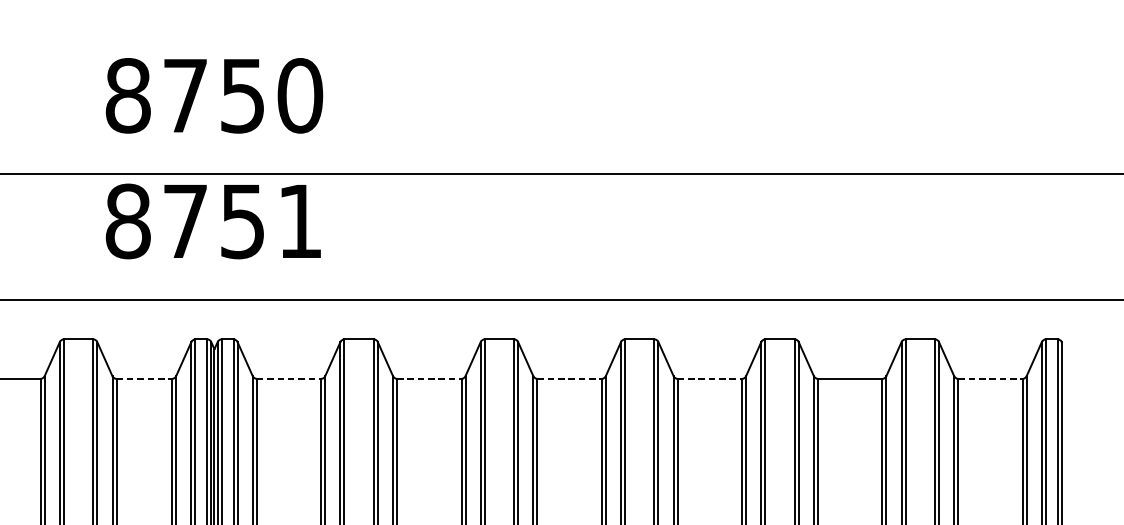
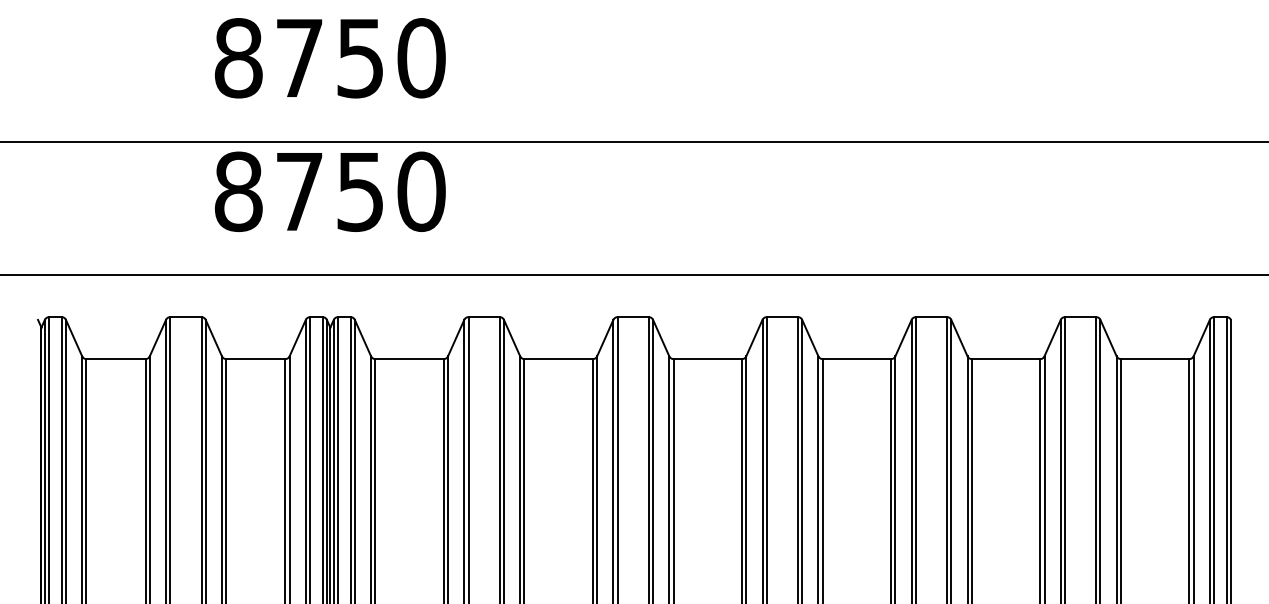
text: (300, 221) -> (421, 191), 8751 -> 8750
line: (144, 379) -> (255, 359), dashed -> solid
line: (289, 379) -> (410, 359), dashed -> solid
line: (430, 379) -> (559, 359), dashed -> solid
line: (570, 379) -> (708, 359), dashed -> solid
line: (710, 379) -> (857, 359), dashed -> solid
line: (990, 379) -> (1155, 359), dashed -> solid

